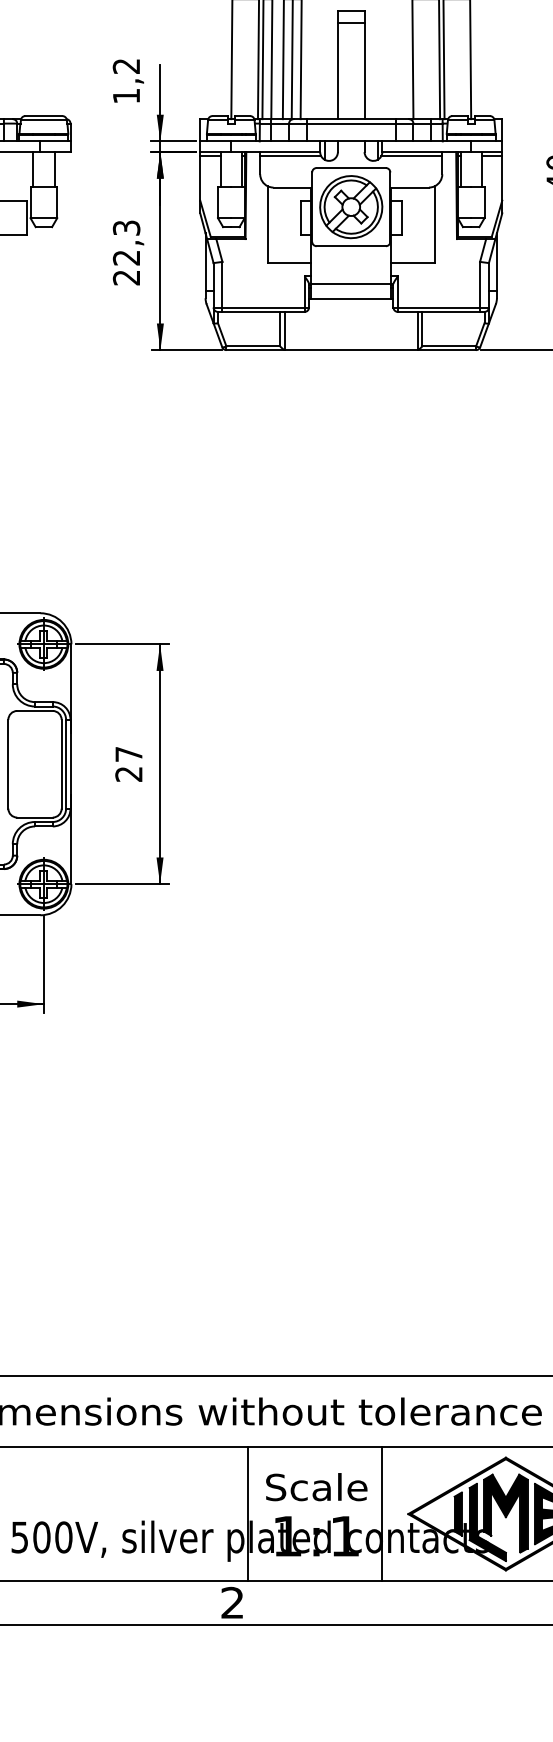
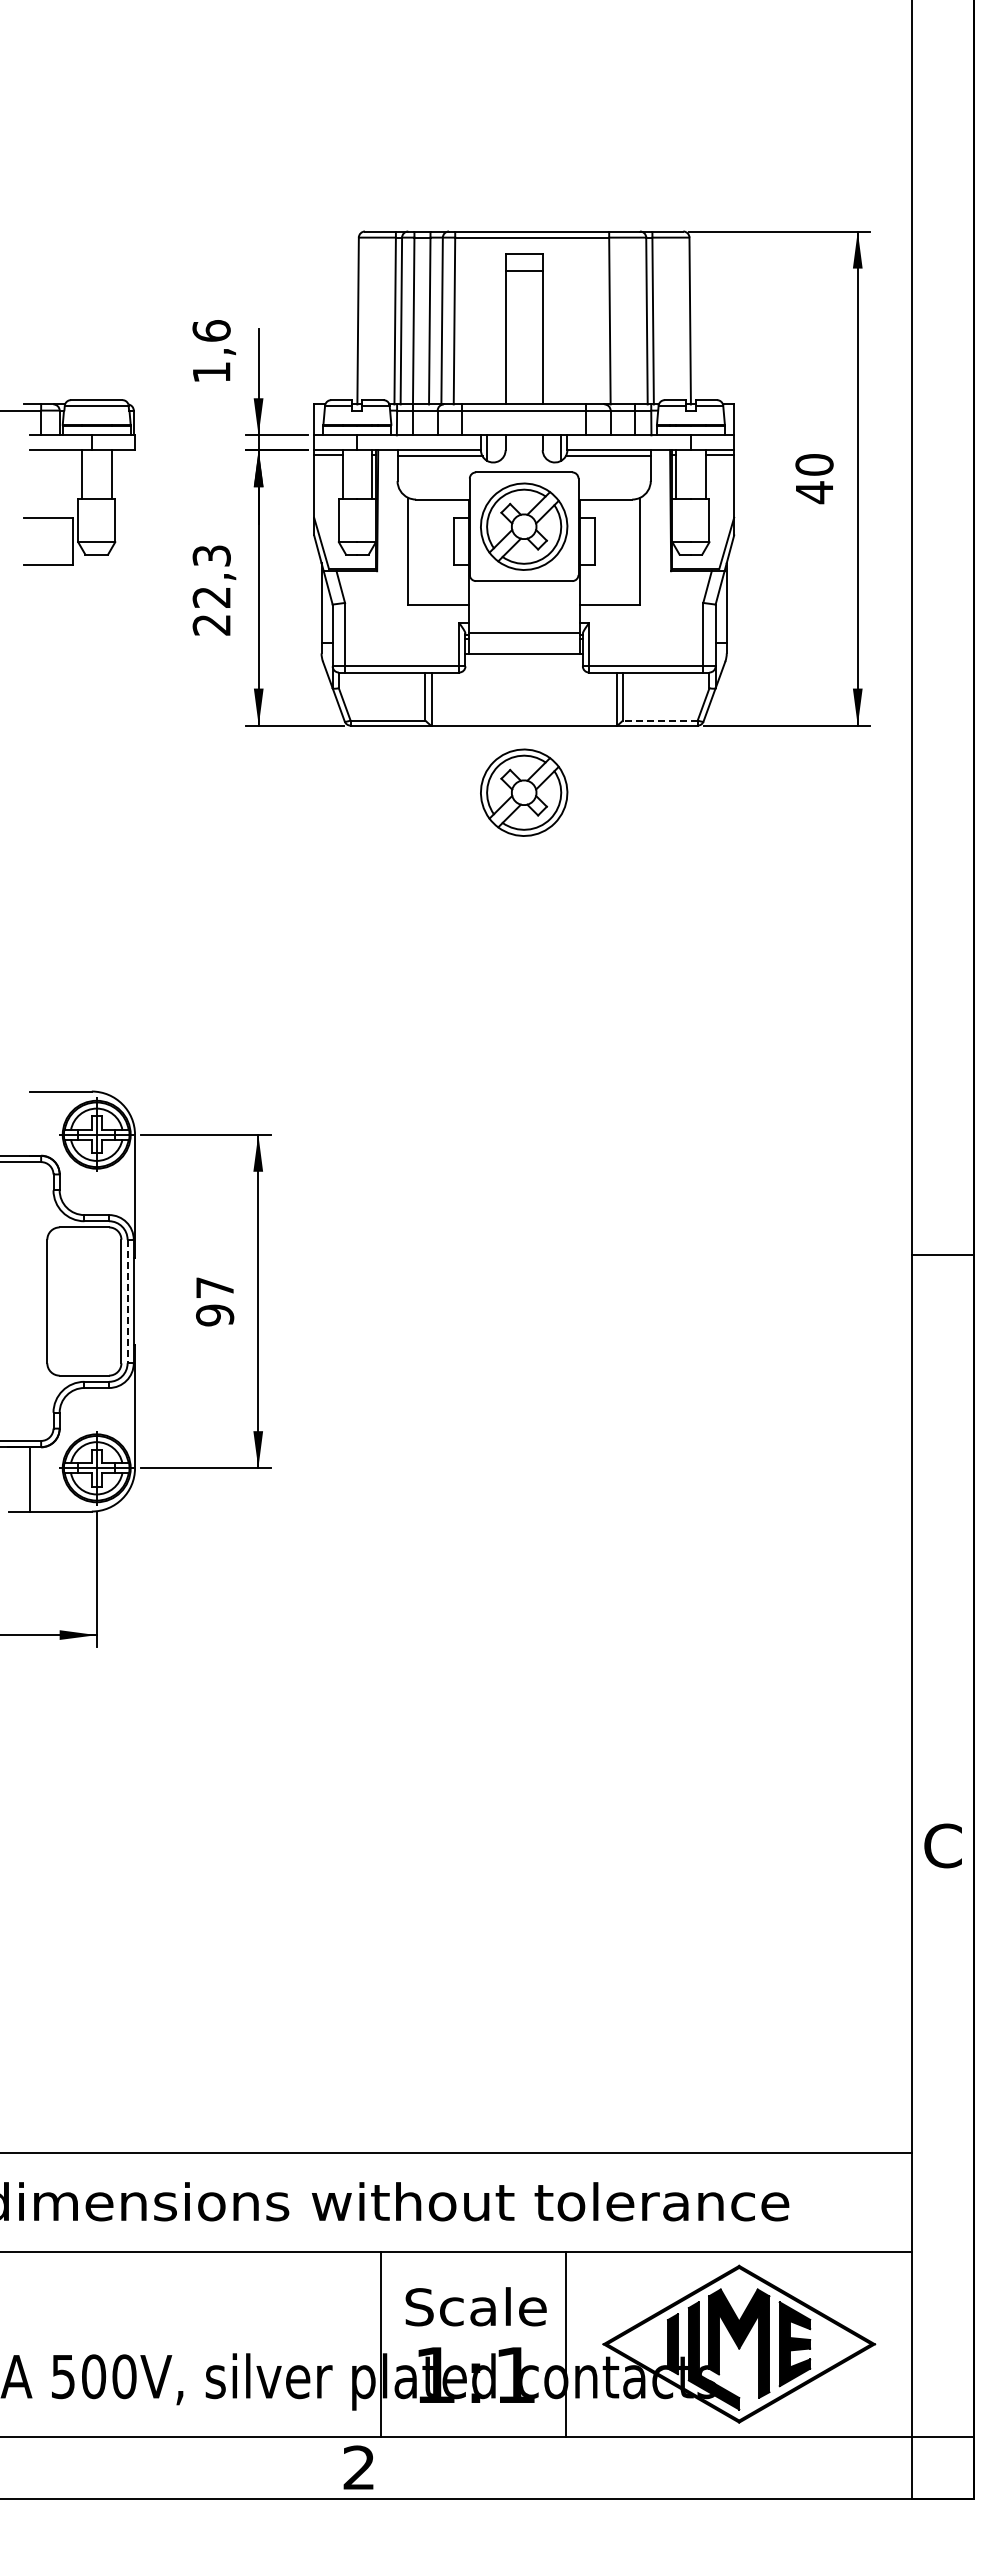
text: (126, 65) -> (211, 330), 1,2 -> 1,6
line: (448, 346) -> (659, 720), solid -> dashed
part: (351, 398) -> (524, 792), added
line: (66, 764) -> (127, 1301), solid -> dashed
text: (129, 774) -> (215, 1315), 27 -> 97

